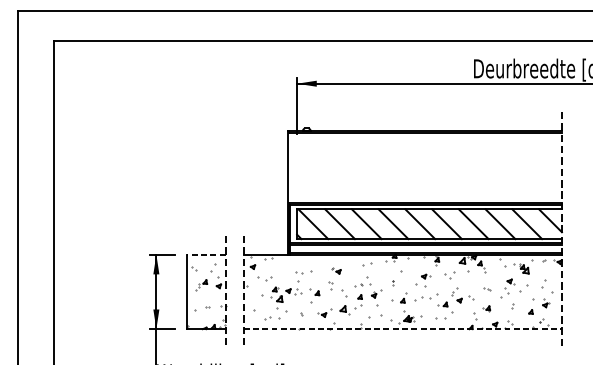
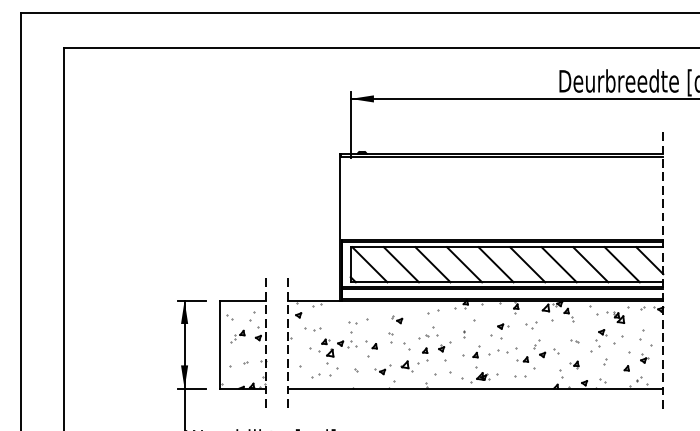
line: (205, 254) -> (242, 300), dashed -> solid
line: (402, 329) -> (475, 388), dashed -> solid

